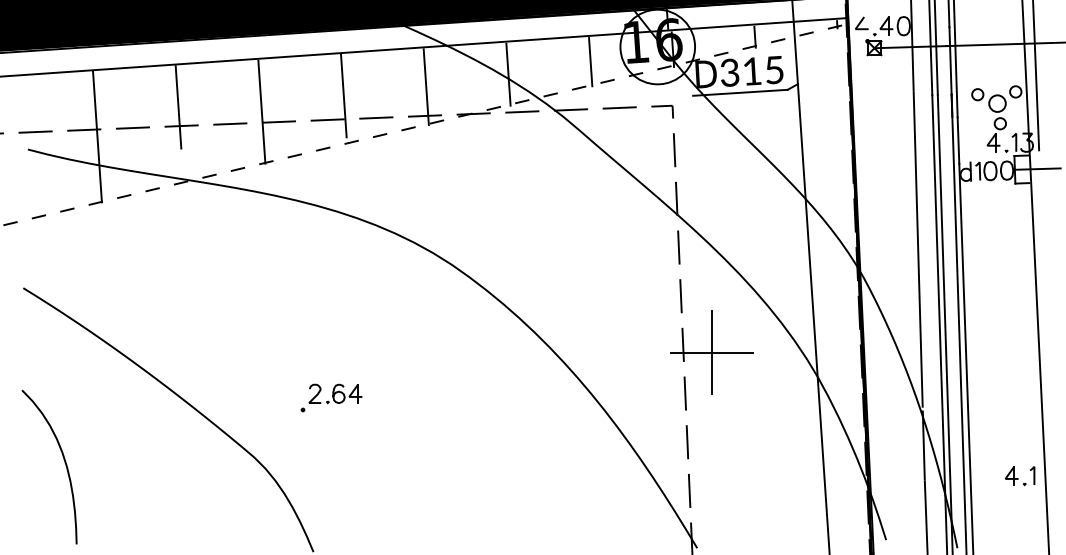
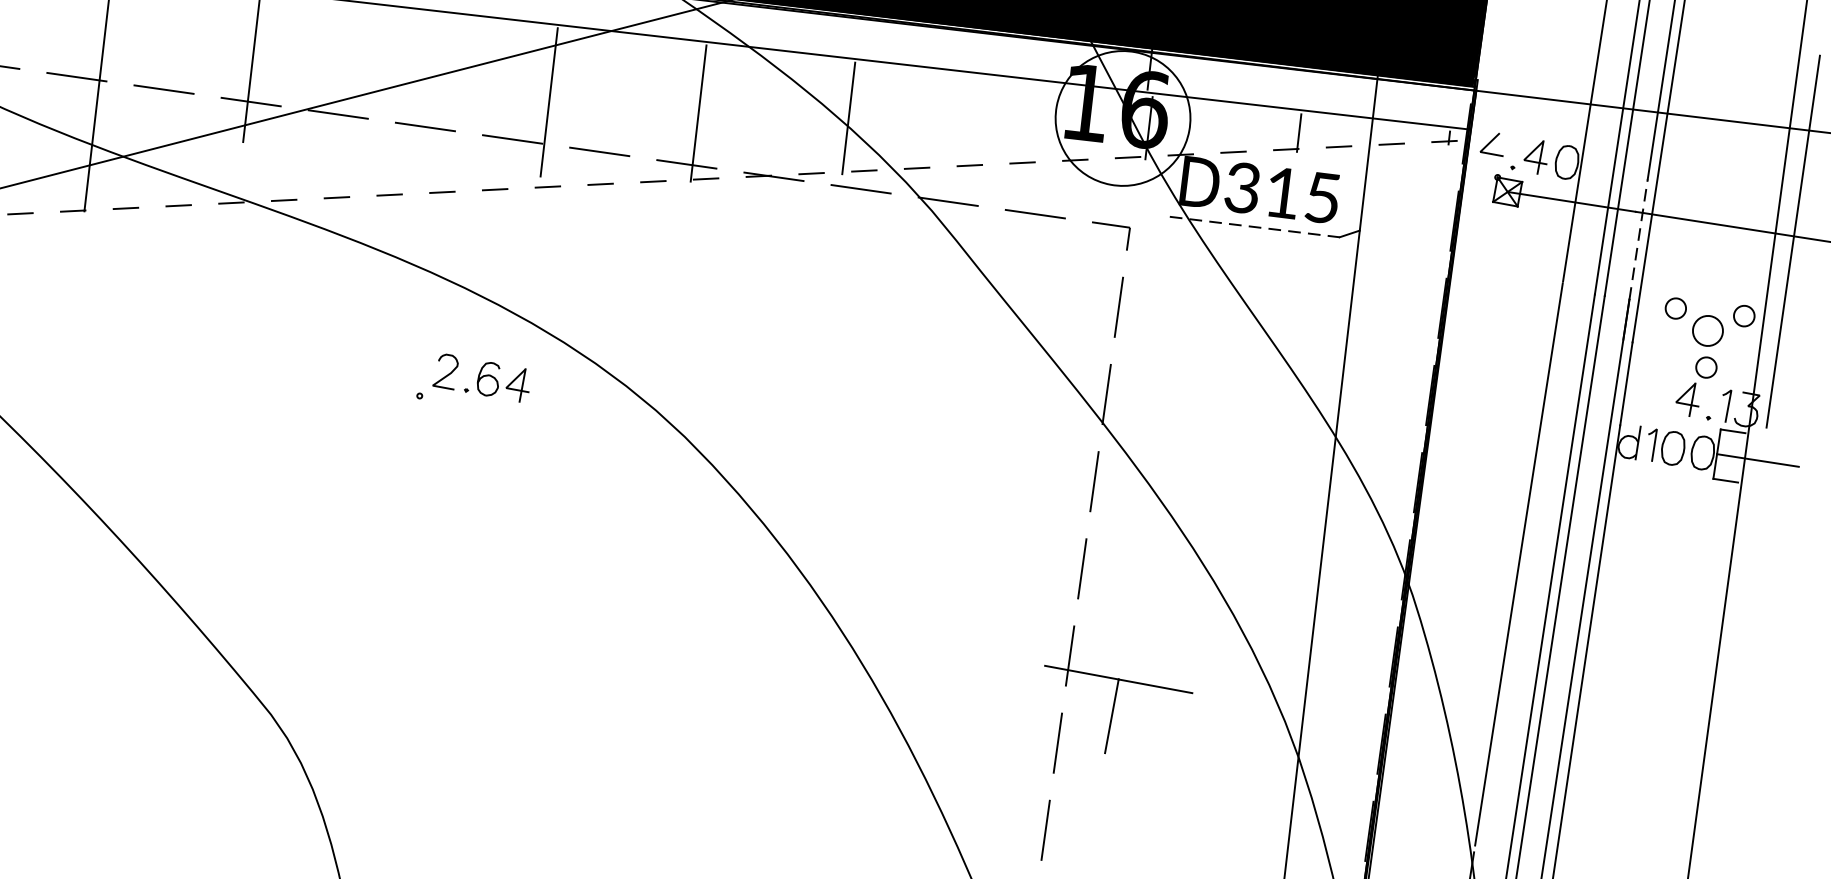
line: (950, 60) -> (1638, 238), solid -> dashed
line: (590, 62) -> (998, 123), removed
line: (740, 92) -> (1255, 226), solid -> dashed
line: (261, 111) -> (397, 102), removed
line: (711, 331) -> (1124, 641), removed
part: (331, 397) -> (474, 383), moved

